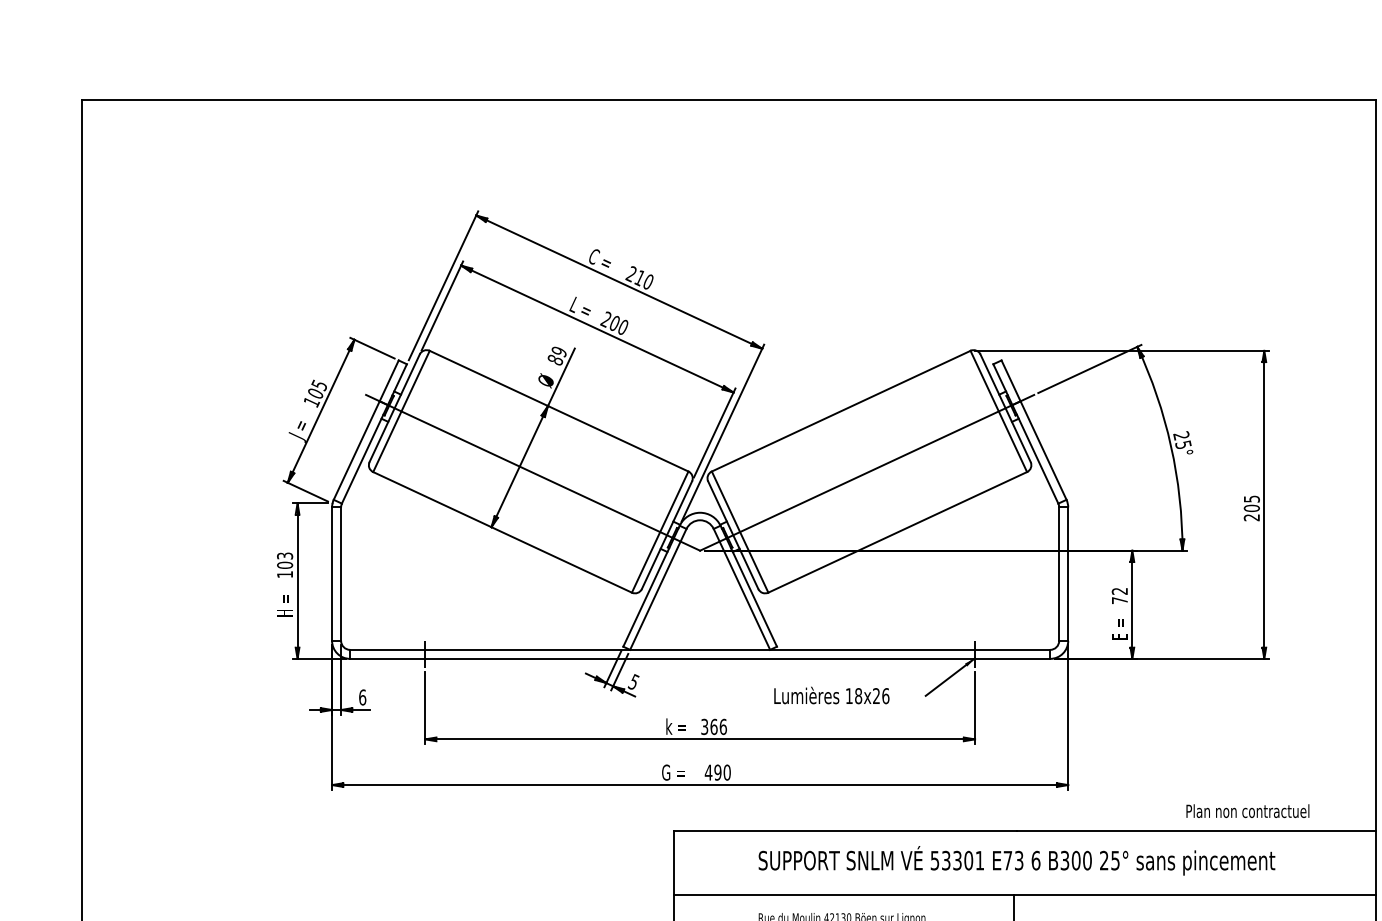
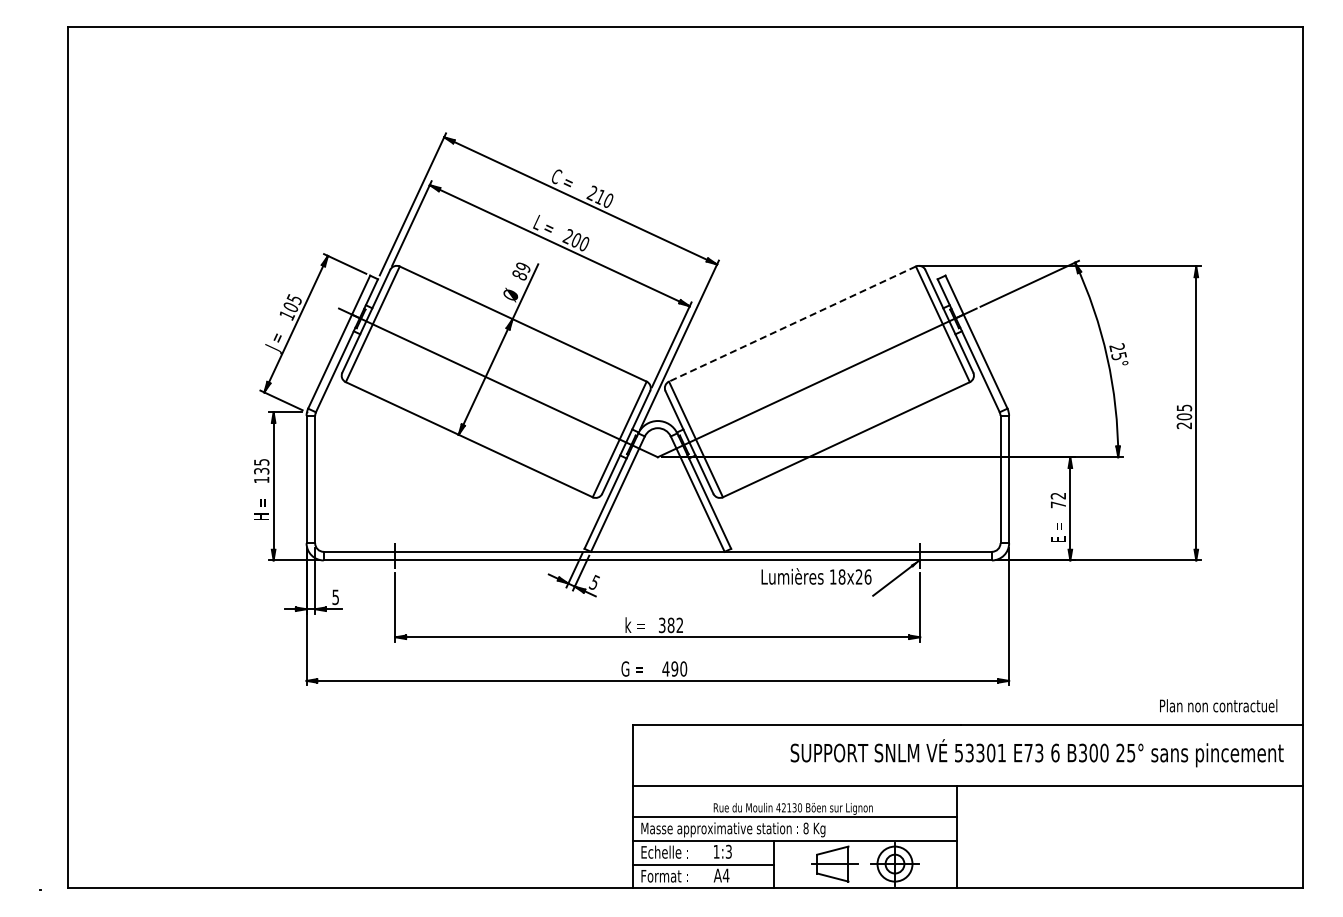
line: (841, 411) -> (792, 324), solid -> dashed
text: (284, 560) -> (261, 466), 103 -> 135
text: (831, 695) -> (816, 576), moved
text: (362, 696) -> (335, 596), 6 -> 5
text: (718, 727) -> (675, 625), 366 -> 382
text: (1247, 810) -> (1218, 705), moved
text: (1016, 861) -> (1036, 753), moved

